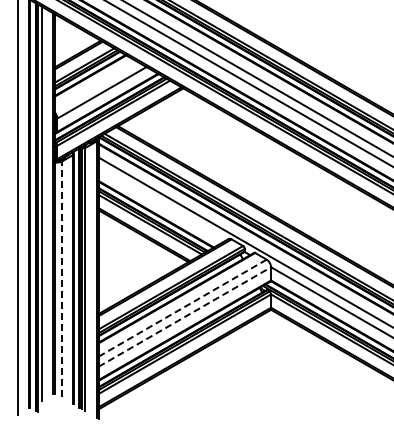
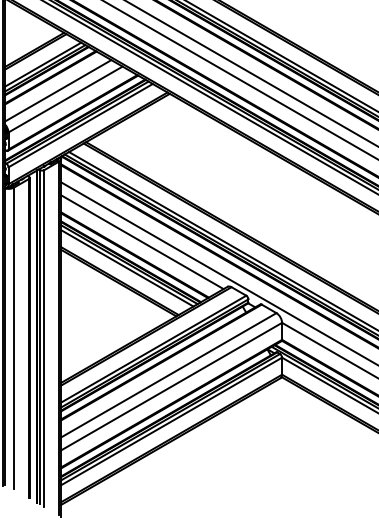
line: (95, 85) -> (57, 90), added
line: (161, 203) -> (141, 241), added
line: (61, 279) -> (13, 338), dashed -> solid
line: (183, 307) -> (169, 374), dashed -> solid
line: (184, 317) -> (171, 387), dashed -> solid

